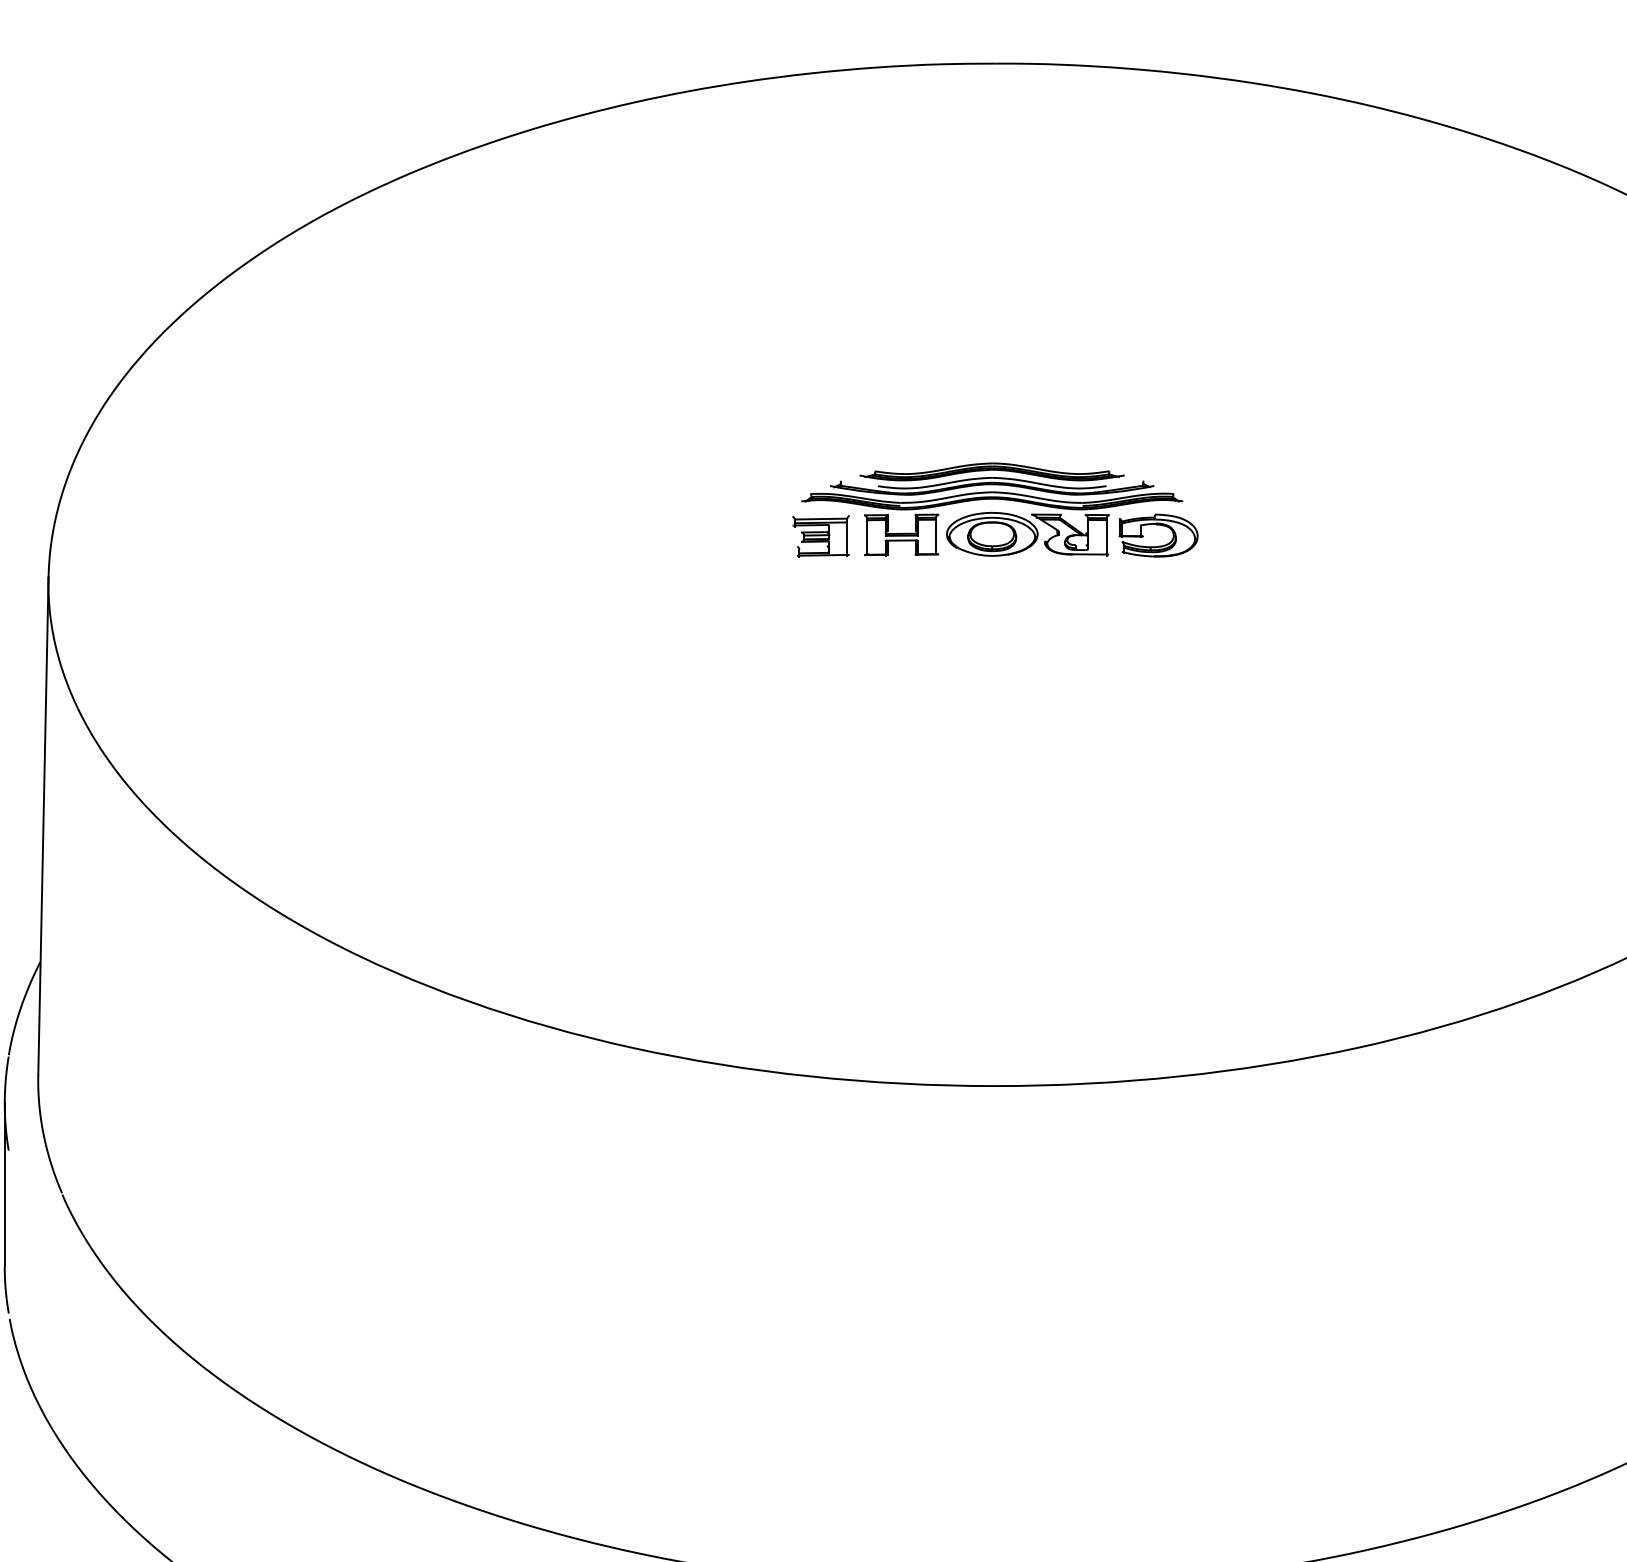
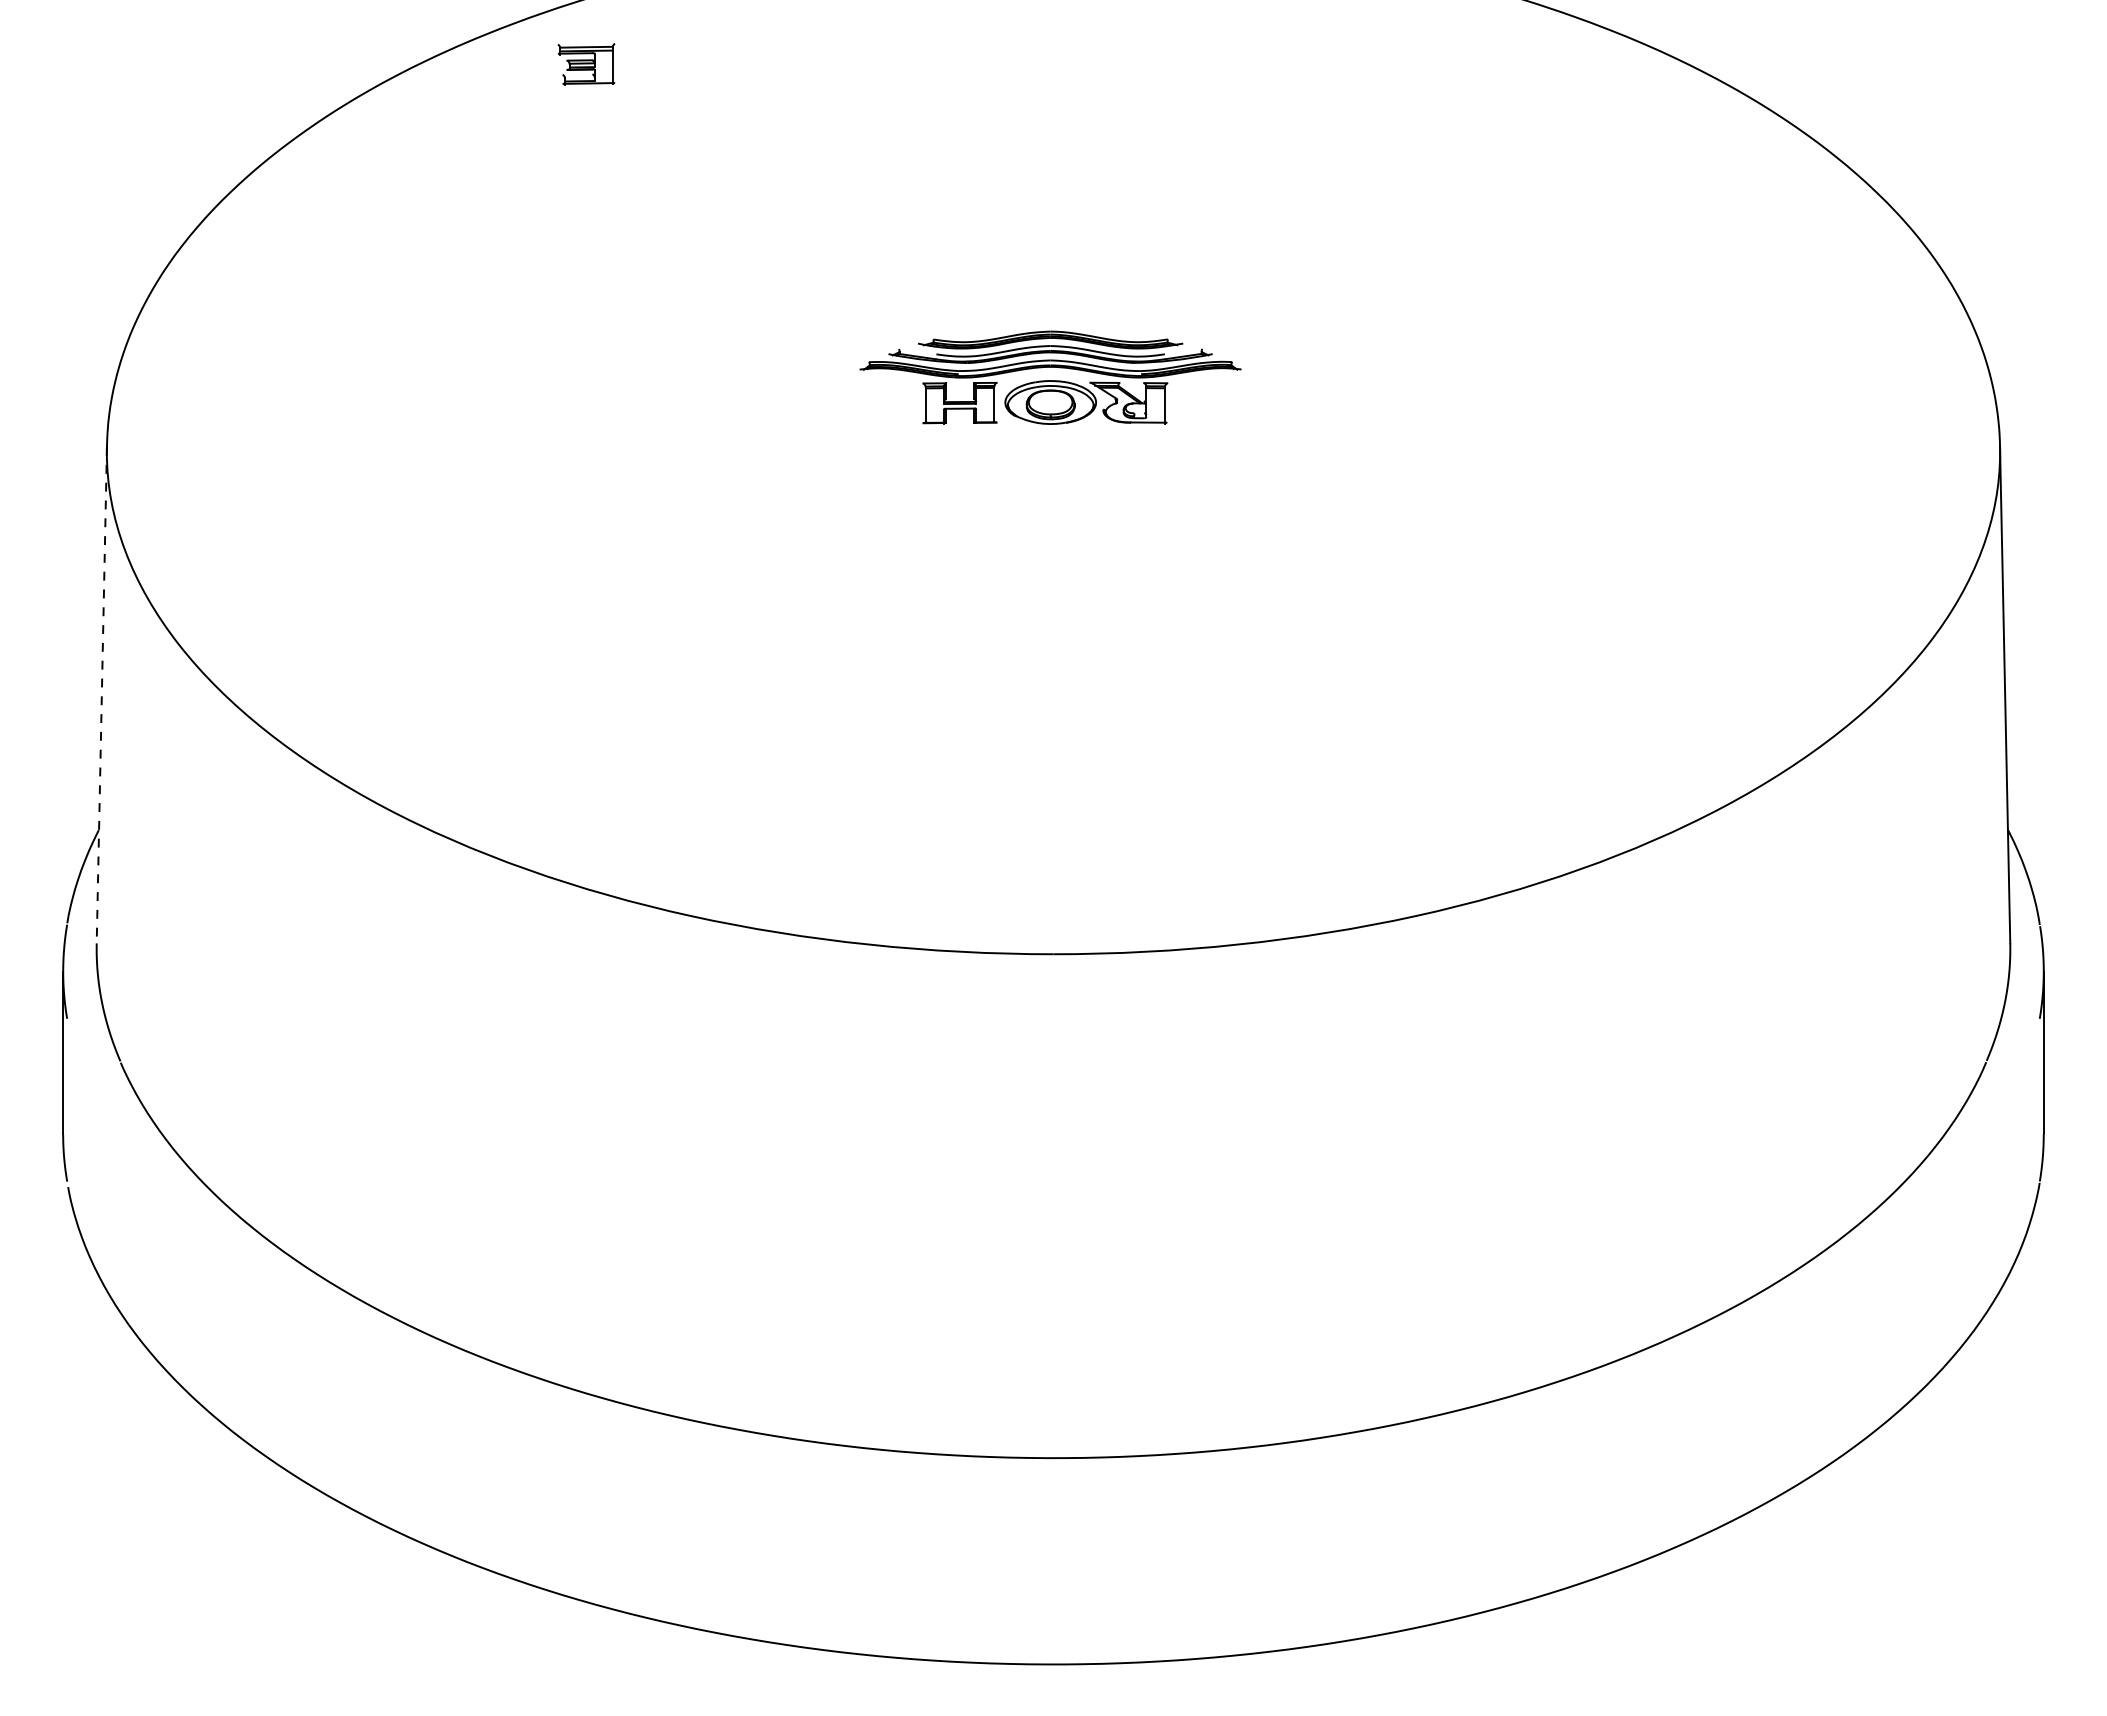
part: (1162, 526) -> (1220, 394), removed
part: (821, 536) -> (586, 64), moved
line: (43, 827) -> (101, 695), solid -> dashed

